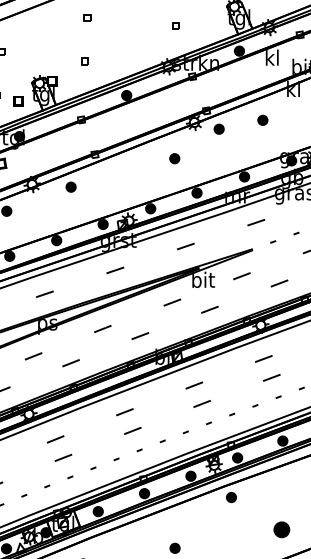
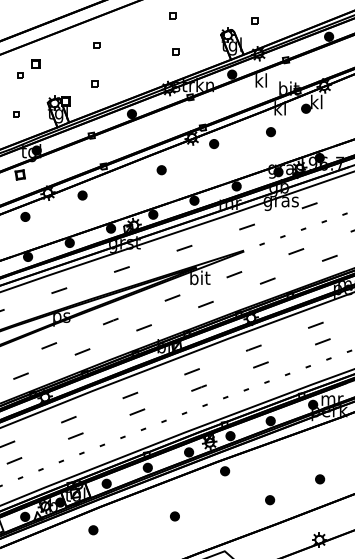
part: (18, 100) -> (35, 63), moved
part: (262, 120) -> (270, 132), moved
part: (174, 159) -> (161, 170), moved
part: (282, 530) -> (270, 500), size x0.62

